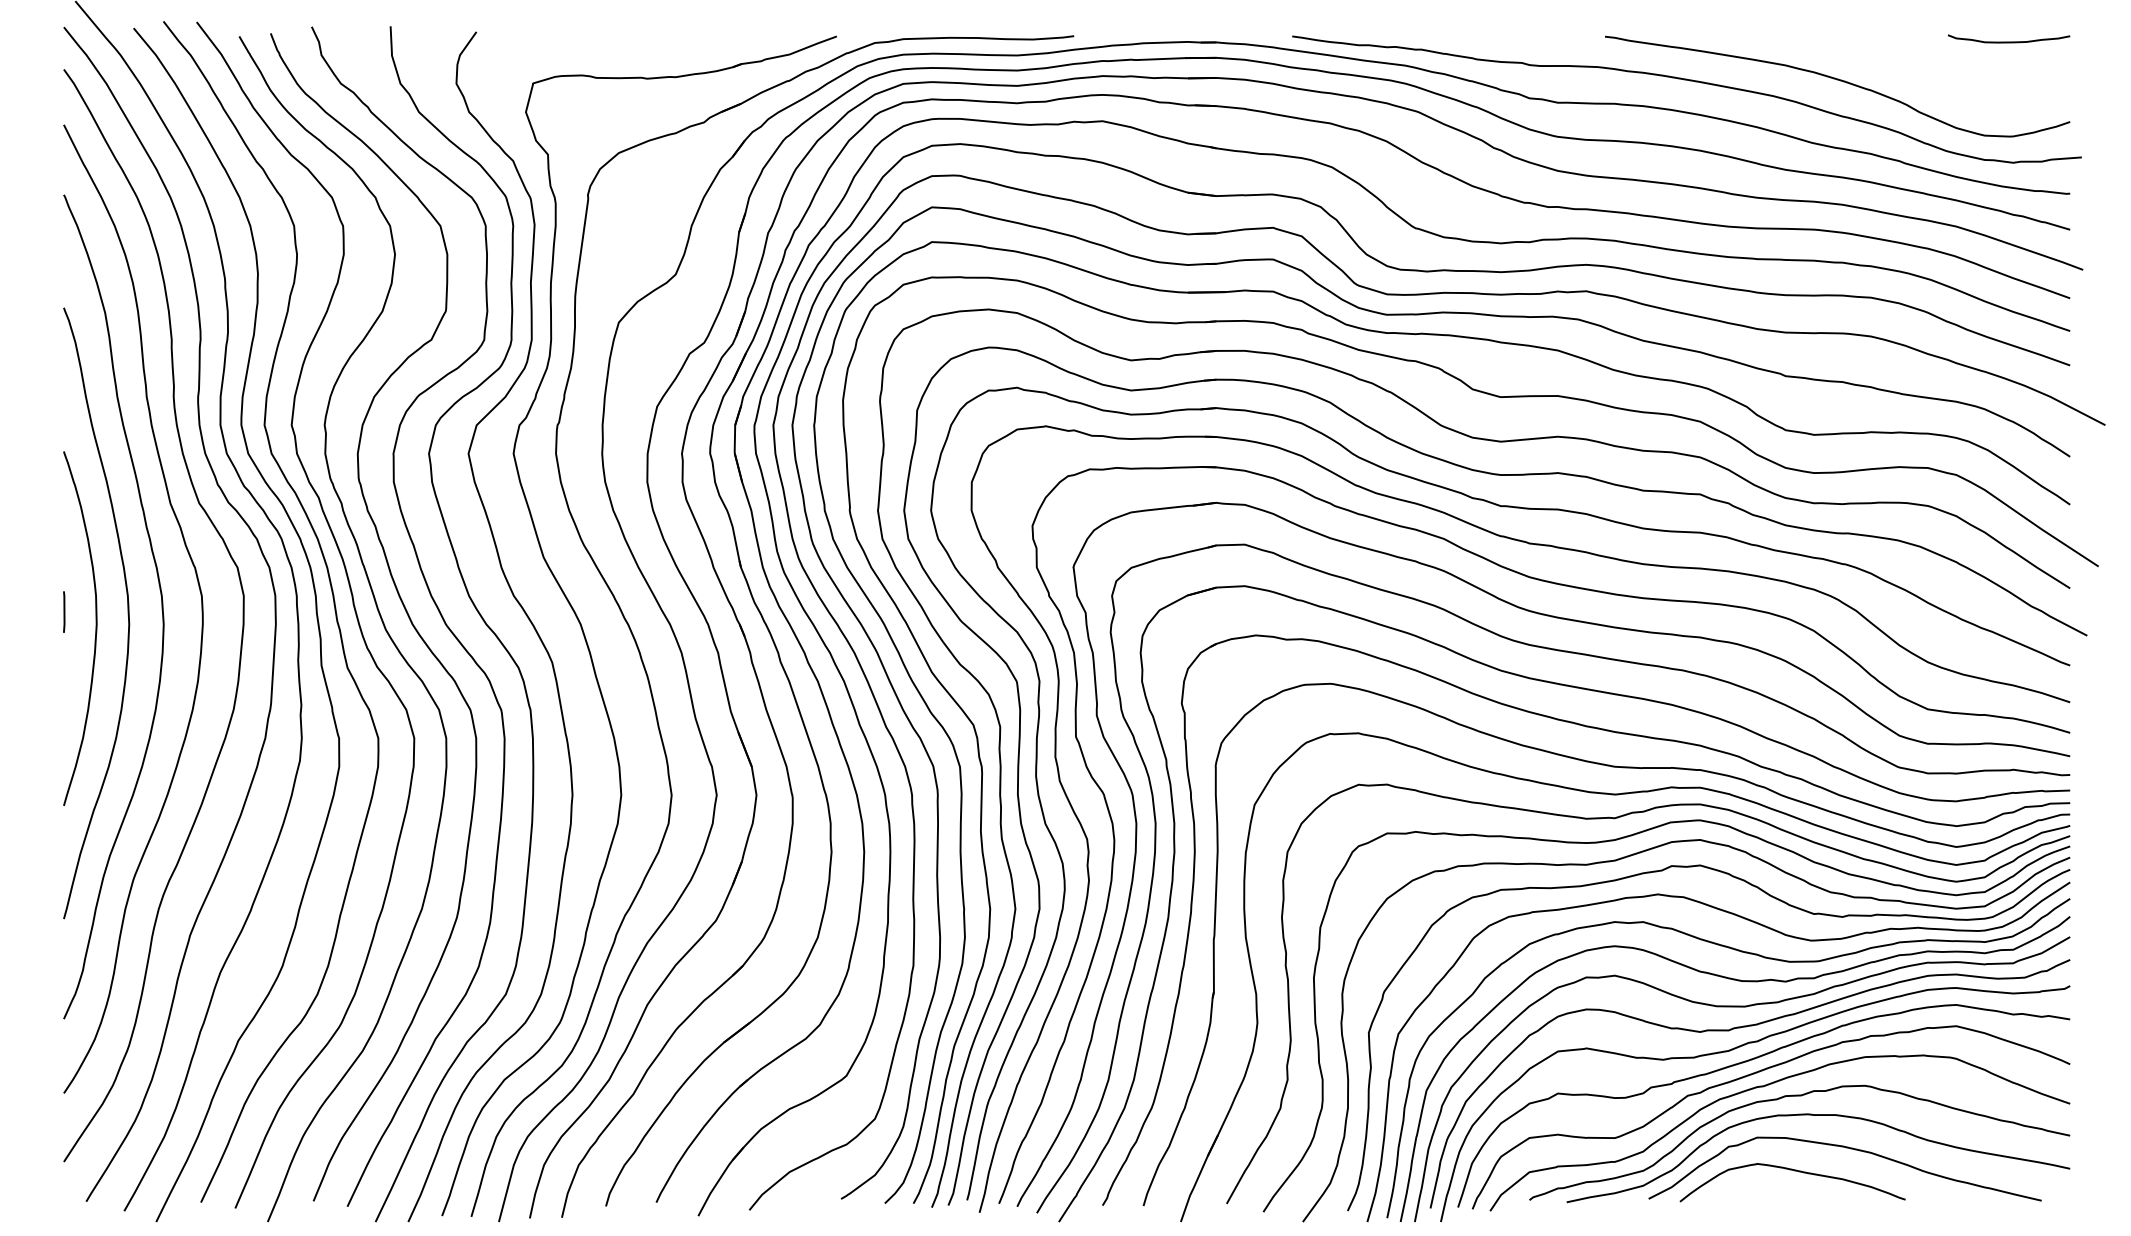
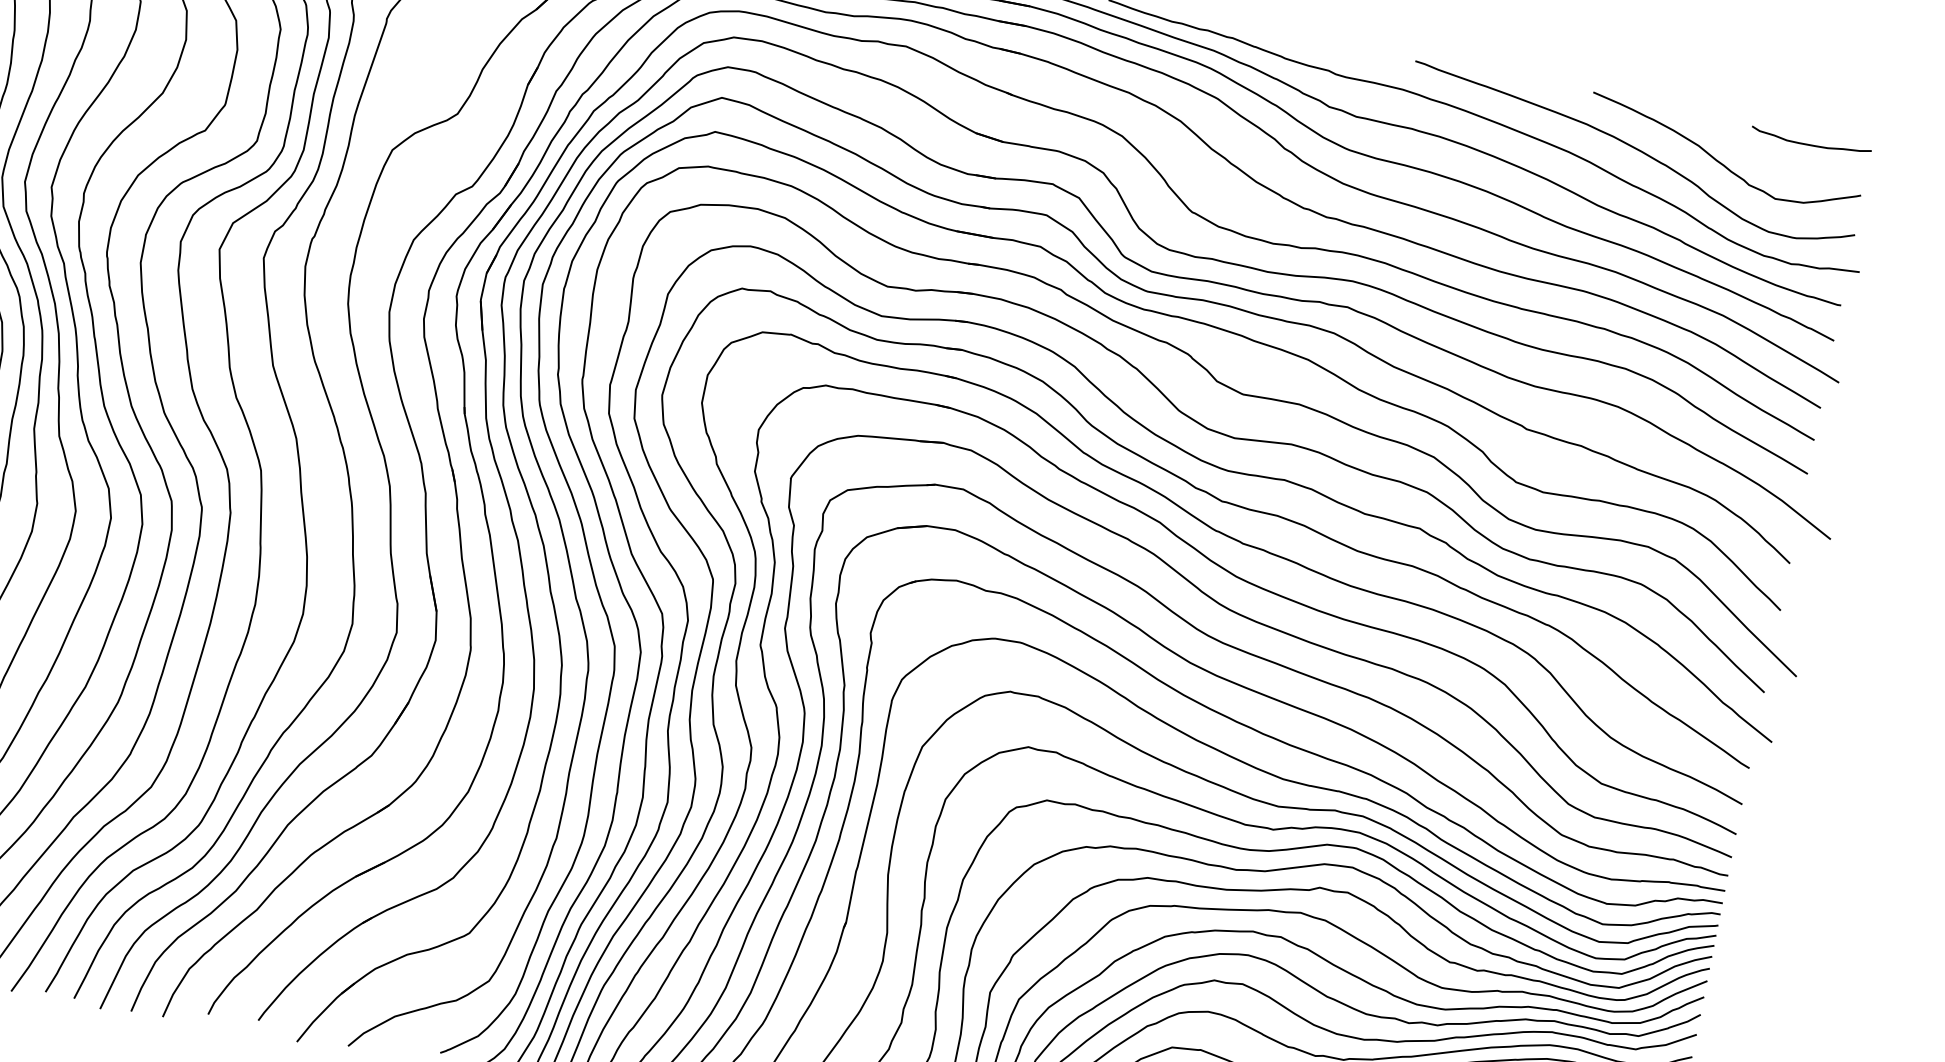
curve: (1922, 75) -> (1719, 160), added

